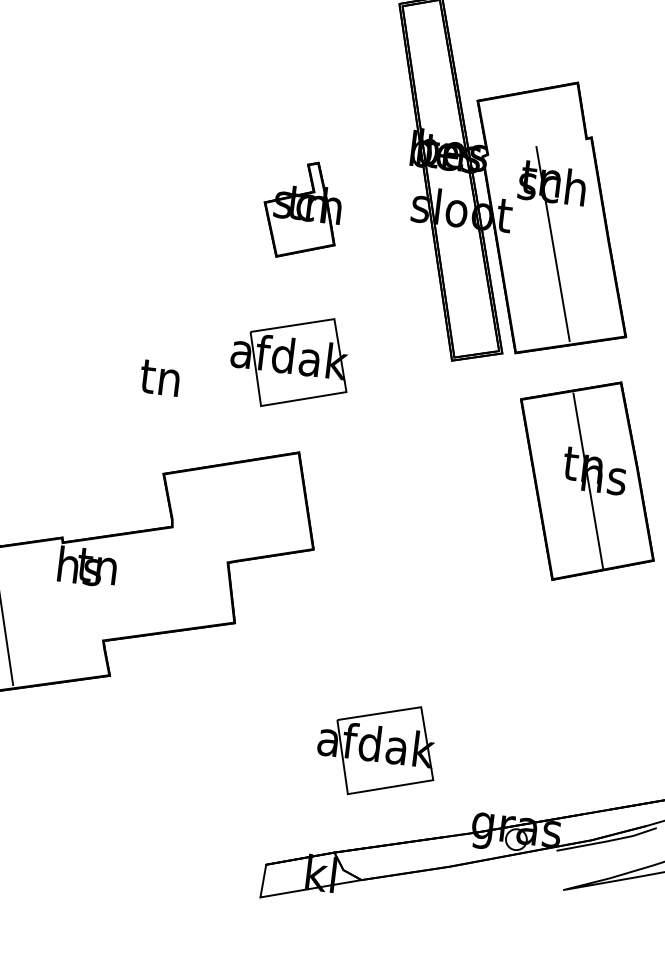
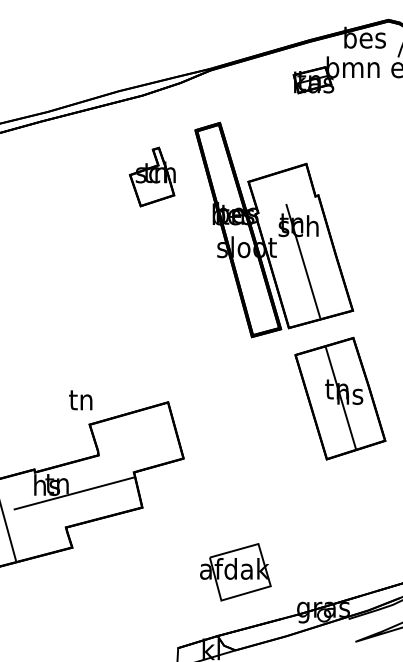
part: (300, 209) -> (151, 176), moved
part: (290, 362) -> (156, 349), removed
text: (159, 378) -> (80, 400), moved
line: (122, 585) -> (73, 493), added

